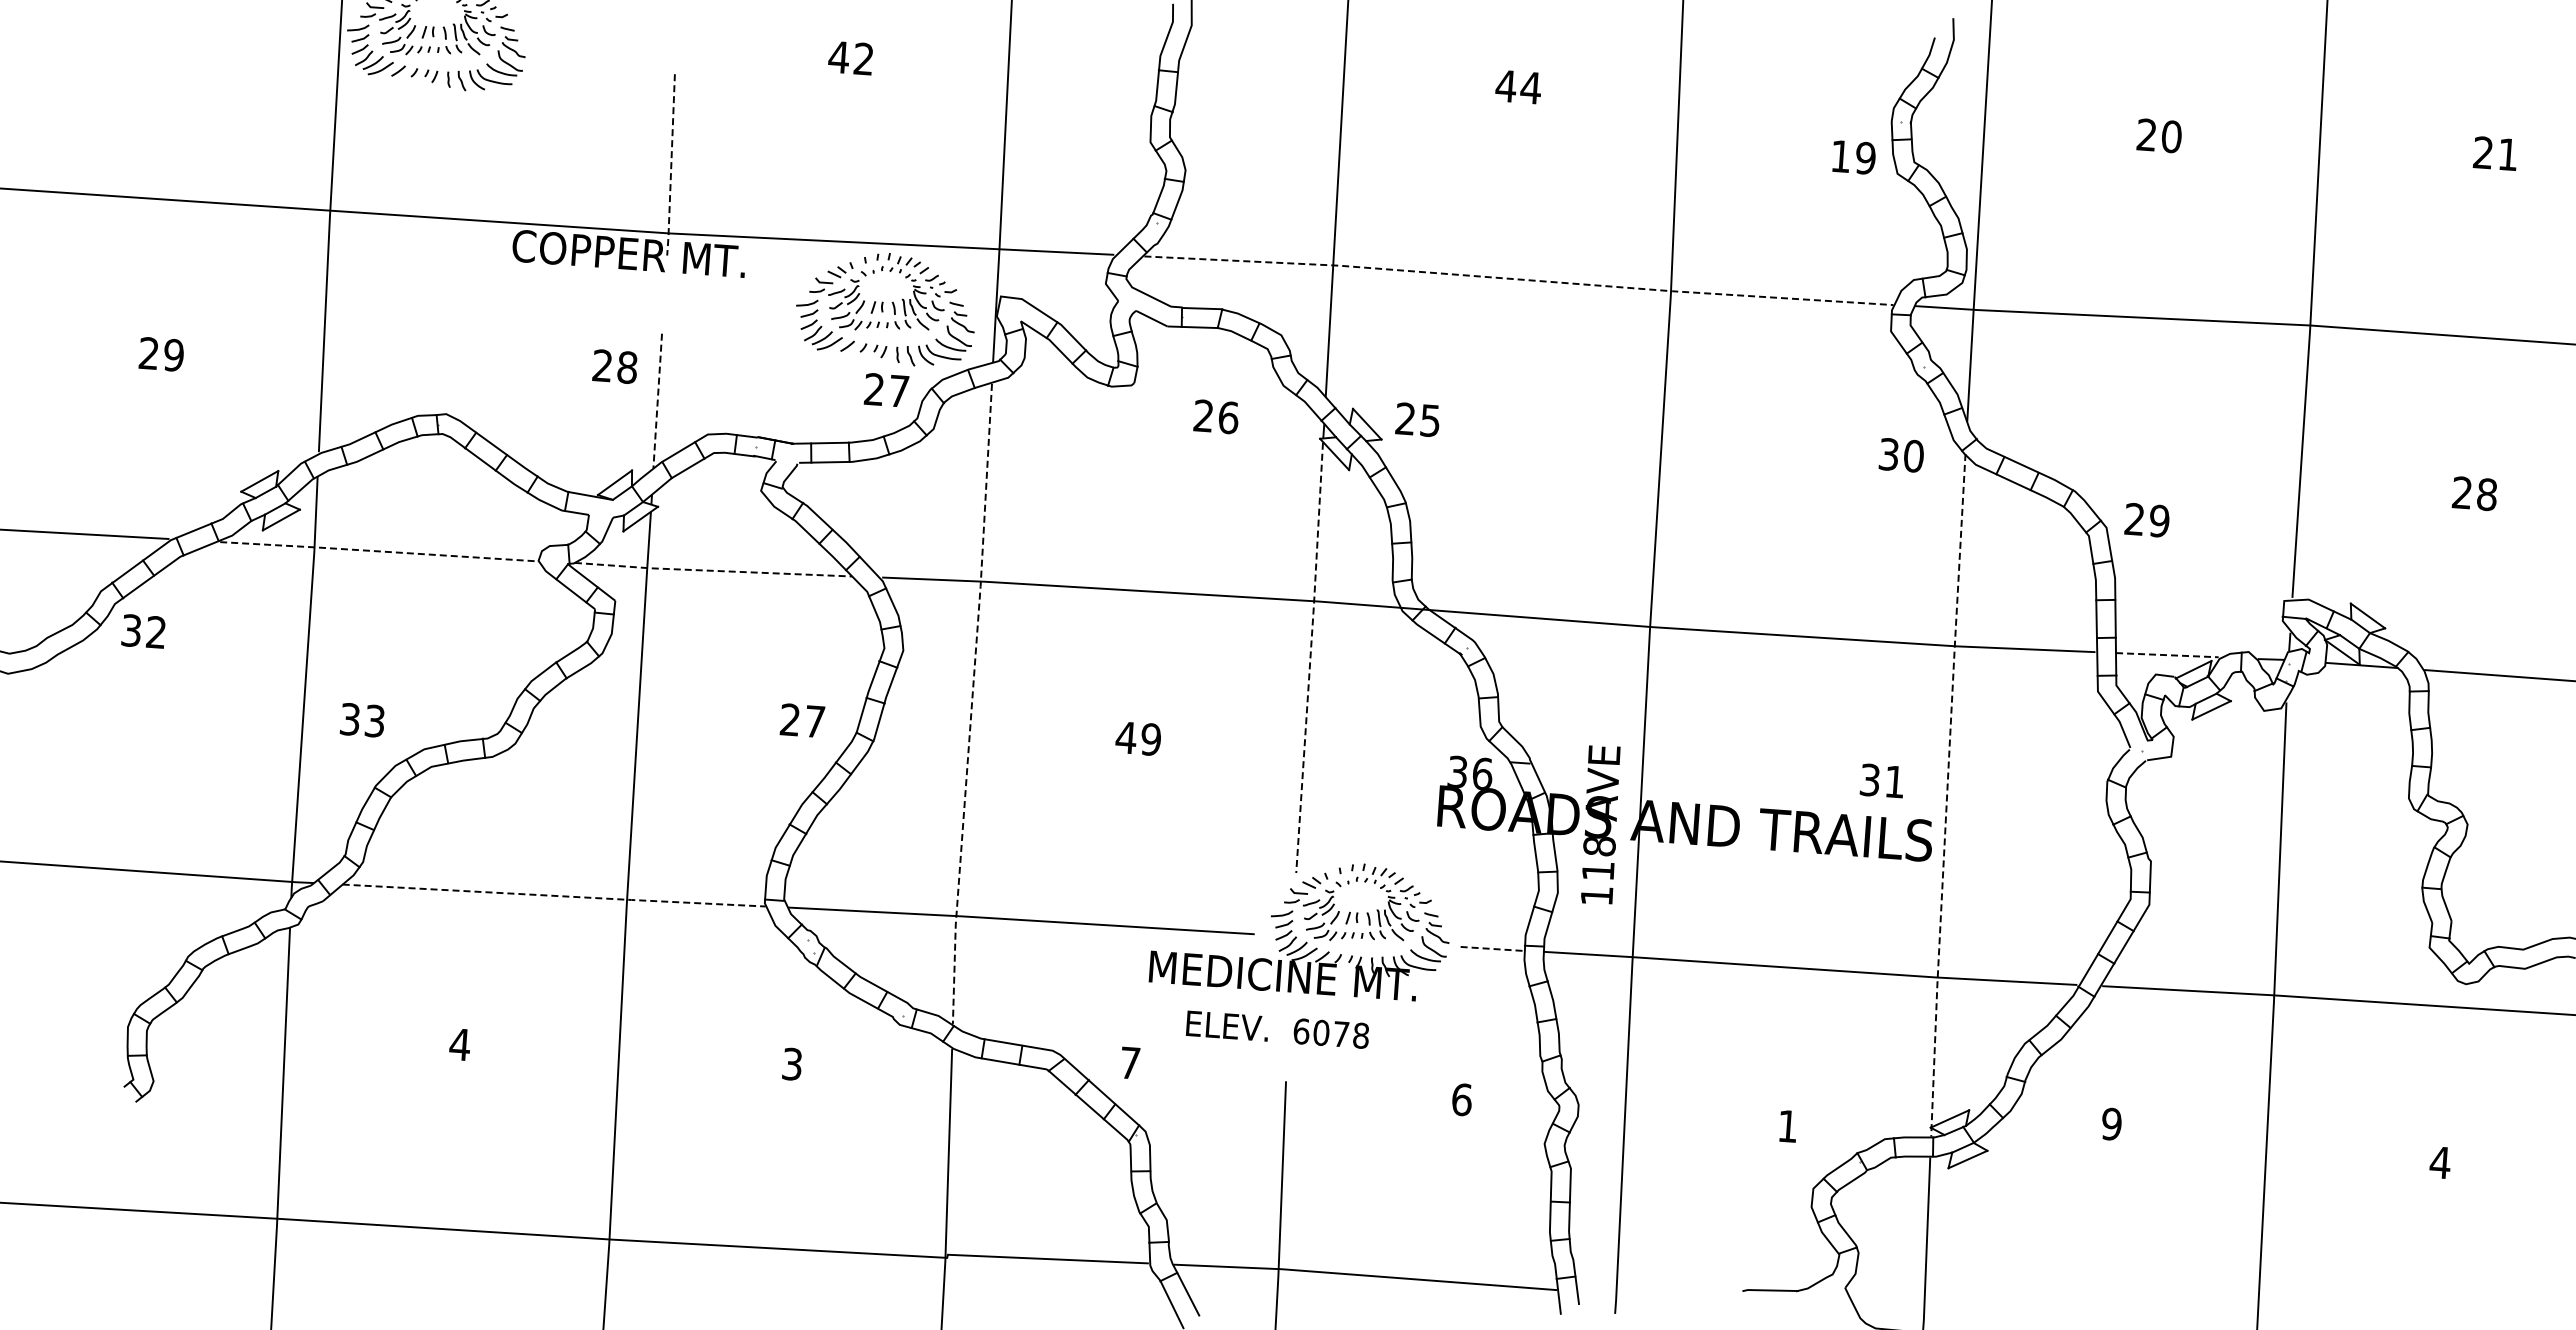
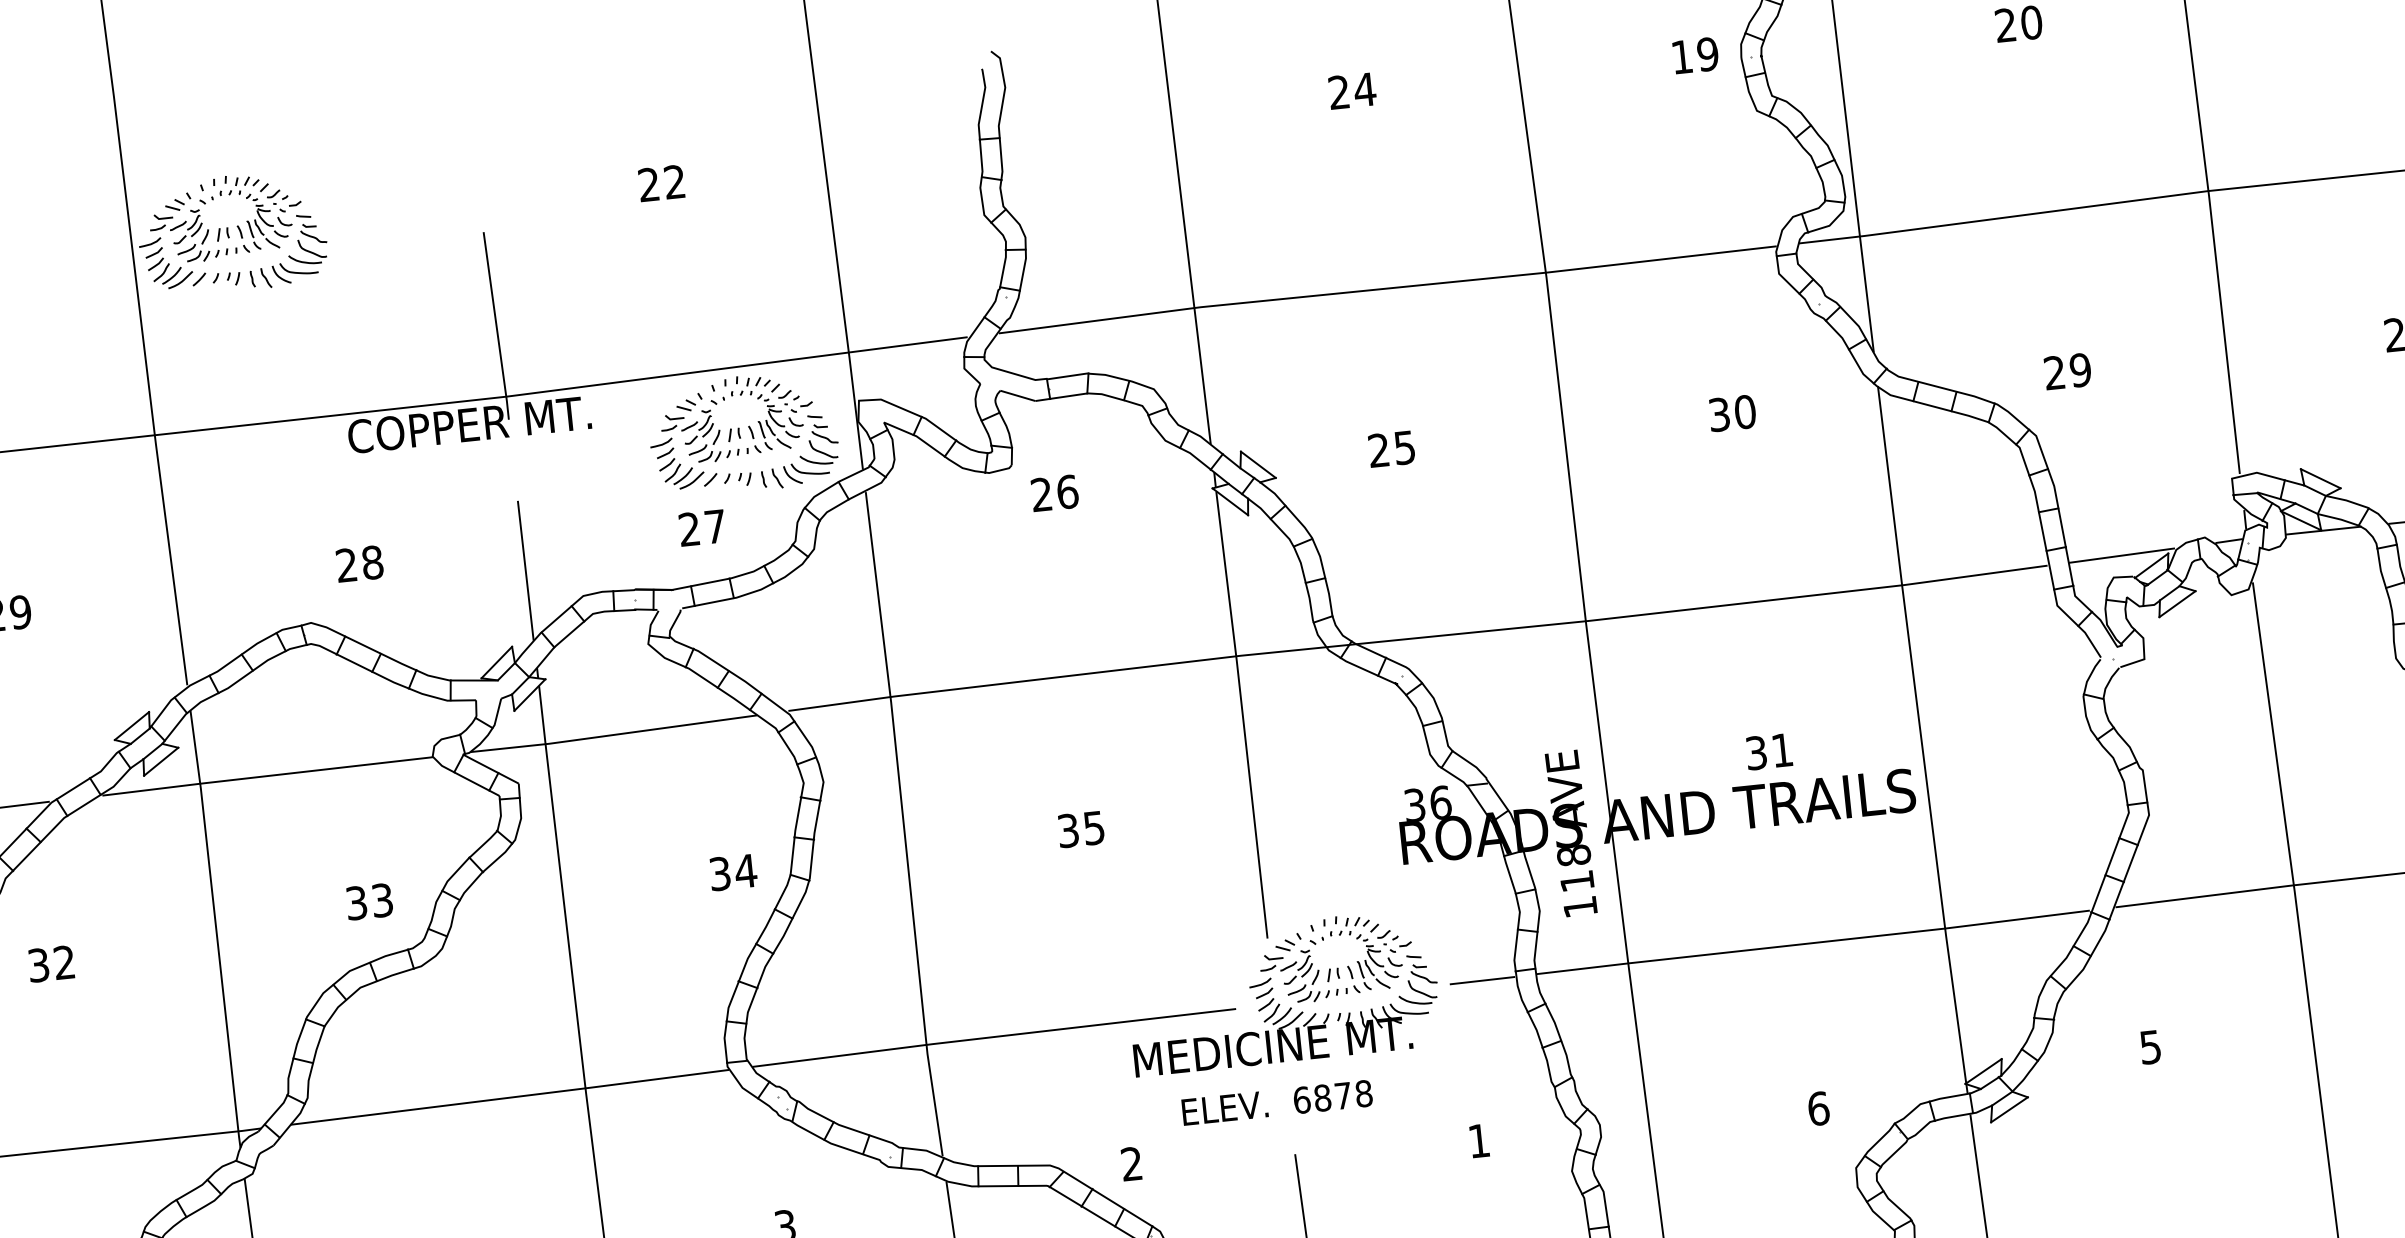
text: (838, 56) -> (648, 184), 42 -> 22
text: (1505, 85) -> (1338, 91), 44 -> 24
text: (1853, 157) -> (1695, 55), moved
line: (671, 165) -> (496, 326), dashed -> solid
line: (1518, 279) -> (1387, 288), dashed -> solid
text: (614, 366) -> (359, 563), moved
text: (886, 389) -> (702, 527), moved
line: (657, 401) -> (525, 571), dashed -> solid
text: (1215, 416) -> (1053, 493), moved
text: (1417, 419) -> (1391, 448), moved
text: (1900, 455) -> (1731, 413), moved
text: (2146, 520) -> (2067, 371), moved
line: (378, 551) -> (266, 776), dashed -> solid
line: (713, 570) -> (614, 734), dashed -> solid
text: (143, 631) -> (51, 964), moved
line: (2167, 655) -> (2122, 555), dashed -> solid
line: (1310, 658) -> (1242, 715), dashed -> solid
line: (971, 704) -> (903, 824), dashed -> solid
text: (361, 720) -> (368, 902), moved
text: (802, 720) -> (732, 872), 27 -> 34
text: (1137, 738) -> (1079, 829), 49 -> 35
text: (1880, 780) -> (1767, 751), moved
line: (1947, 795) -> (1921, 739), dashed -> solid
line: (554, 895) -> (510, 1097), dashed -> solid
line: (1492, 948) -> (1482, 980), dashed -> solid
text: (1321, 1032) -> (1322, 1097), 6078 -> 6878
text: (1129, 1062) -> (1131, 1163), 7 -> 2
text: (1461, 1099) -> (1478, 1140), 6 -> 1
text: (2111, 1123) -> (2150, 1046), 9 -> 5
text: (1787, 1126) -> (1818, 1108), 1 -> 6

